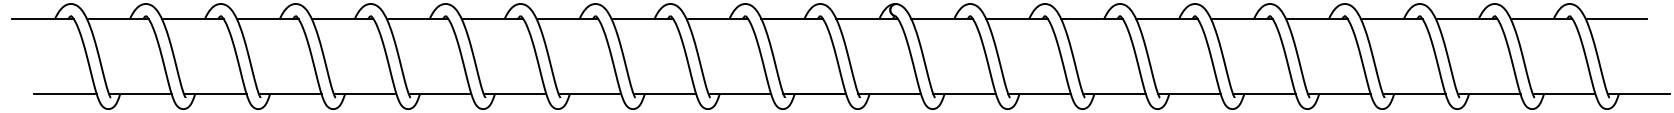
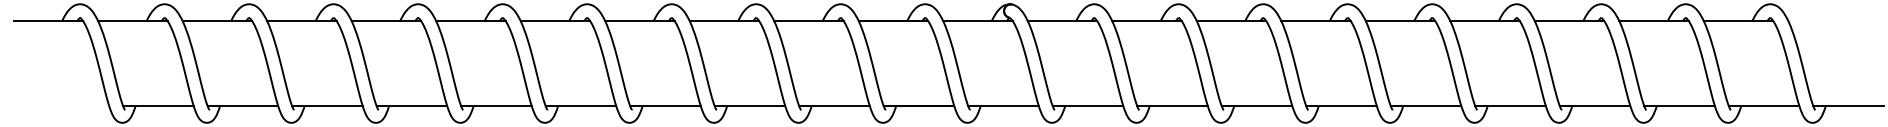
line: (1615, 19) -> (1822, 21), removed
line: (65, 93) -> (73, 105), removed

